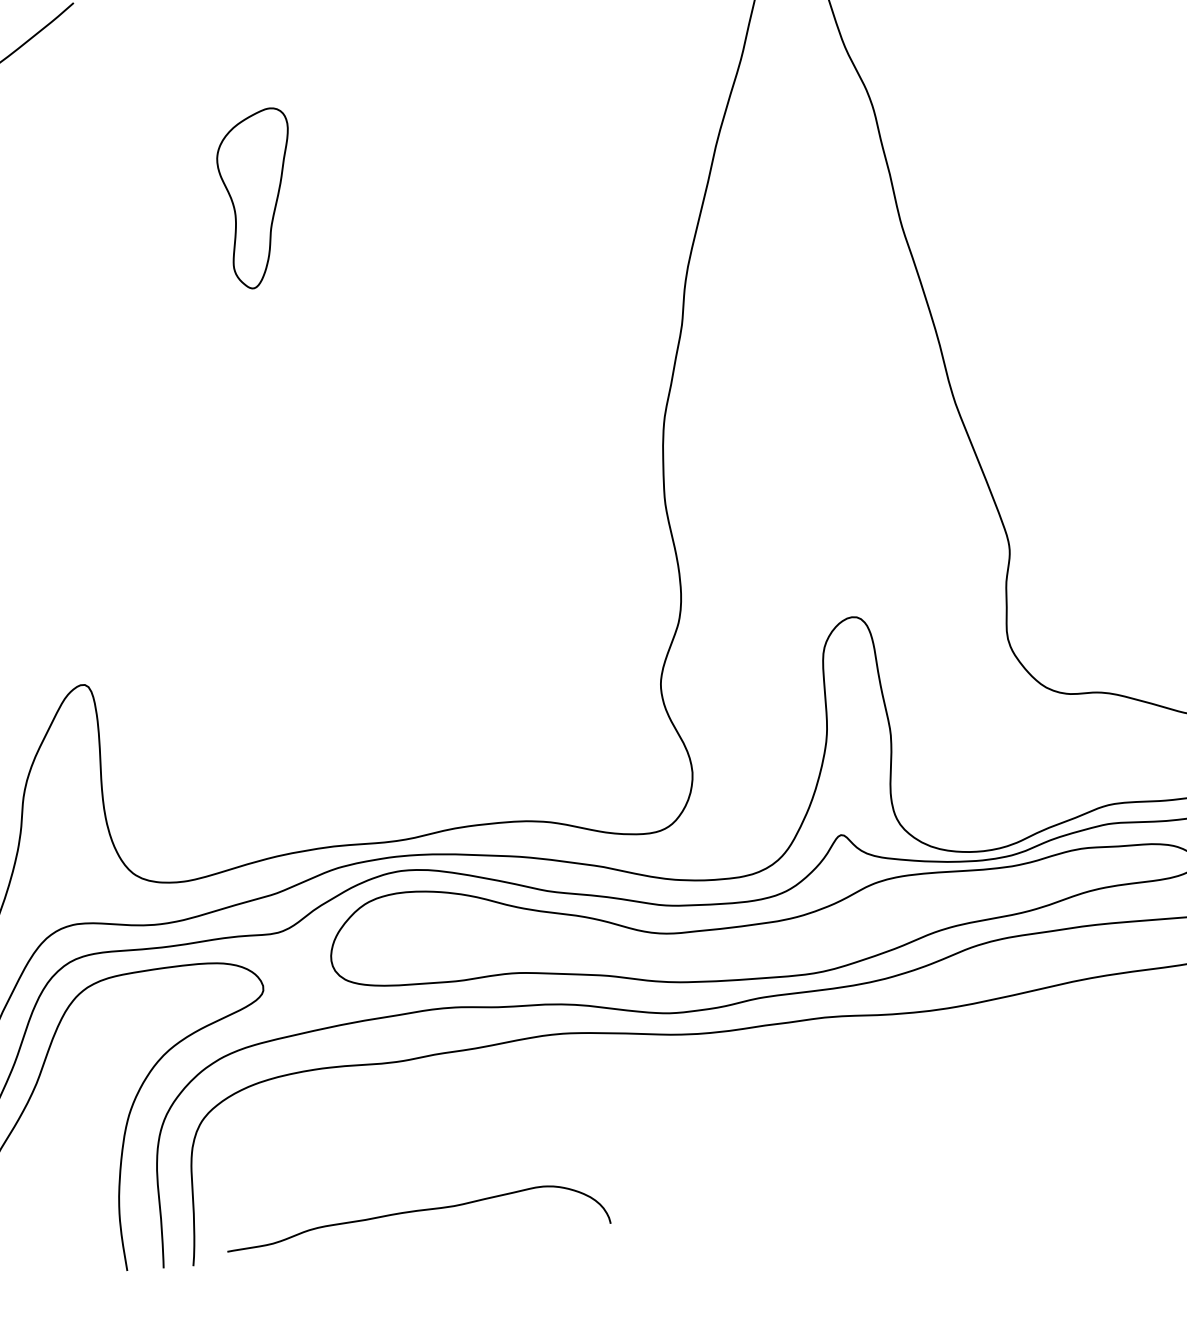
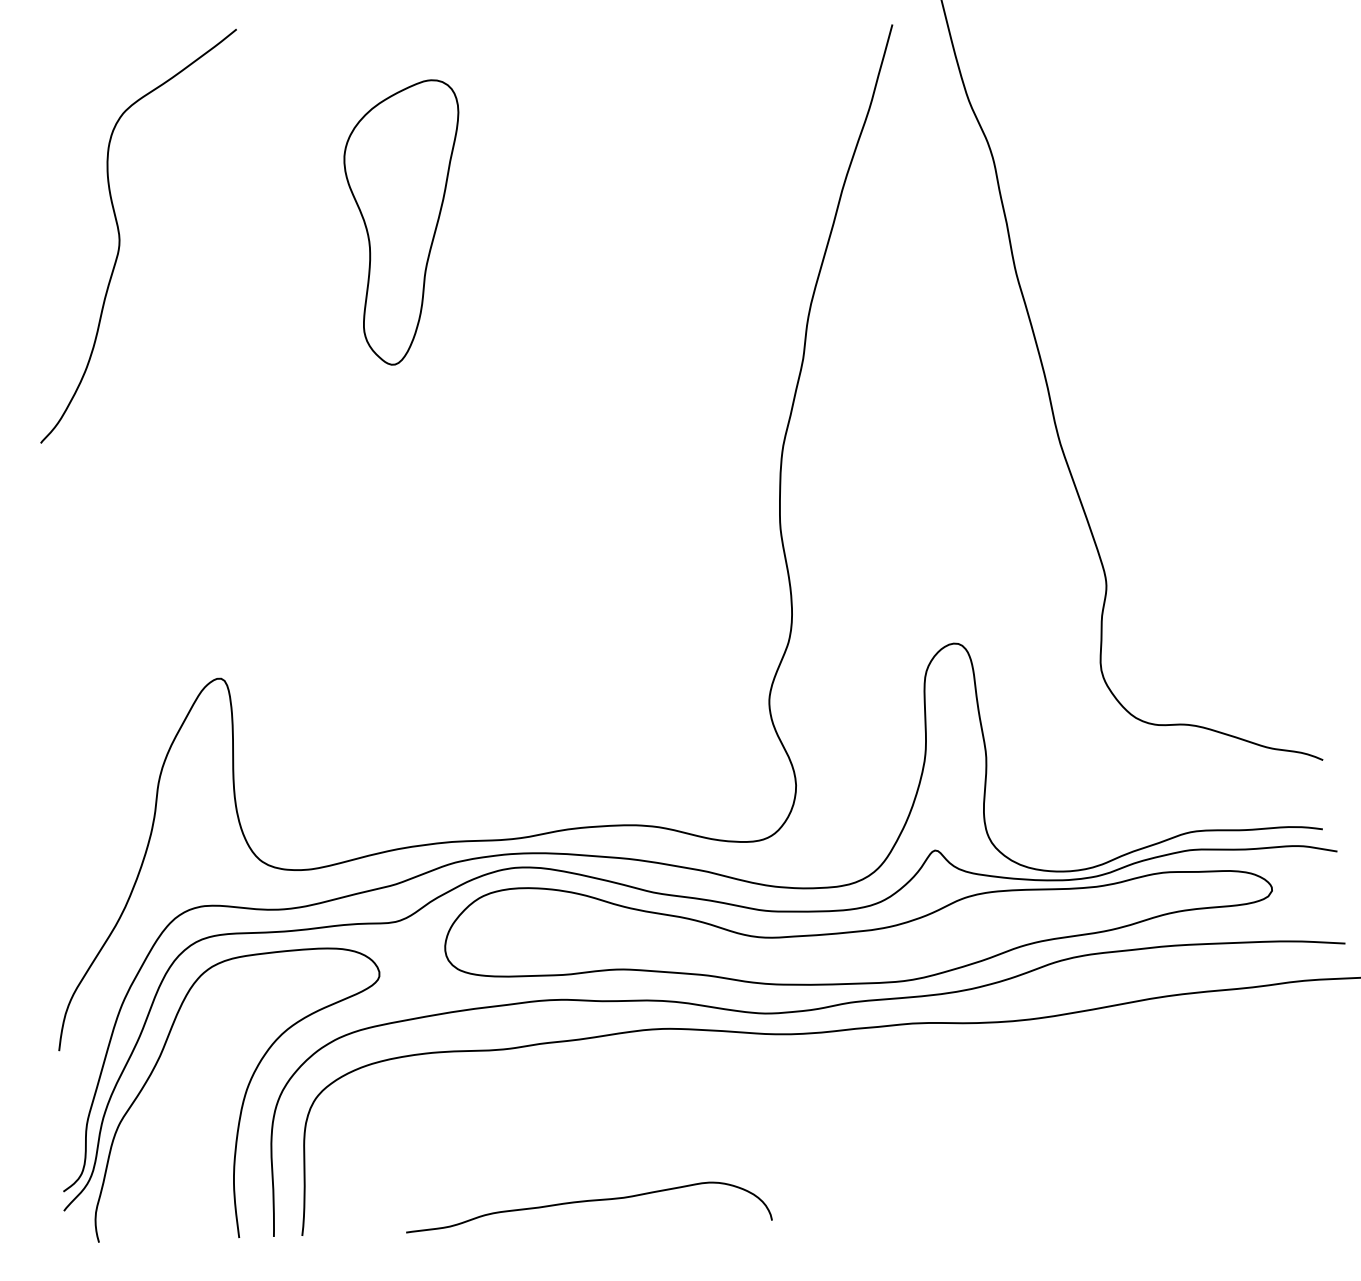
part: (254, 198) -> (401, 222), size x1.67
curve: (418, 1211) -> (589, 1201), moved

